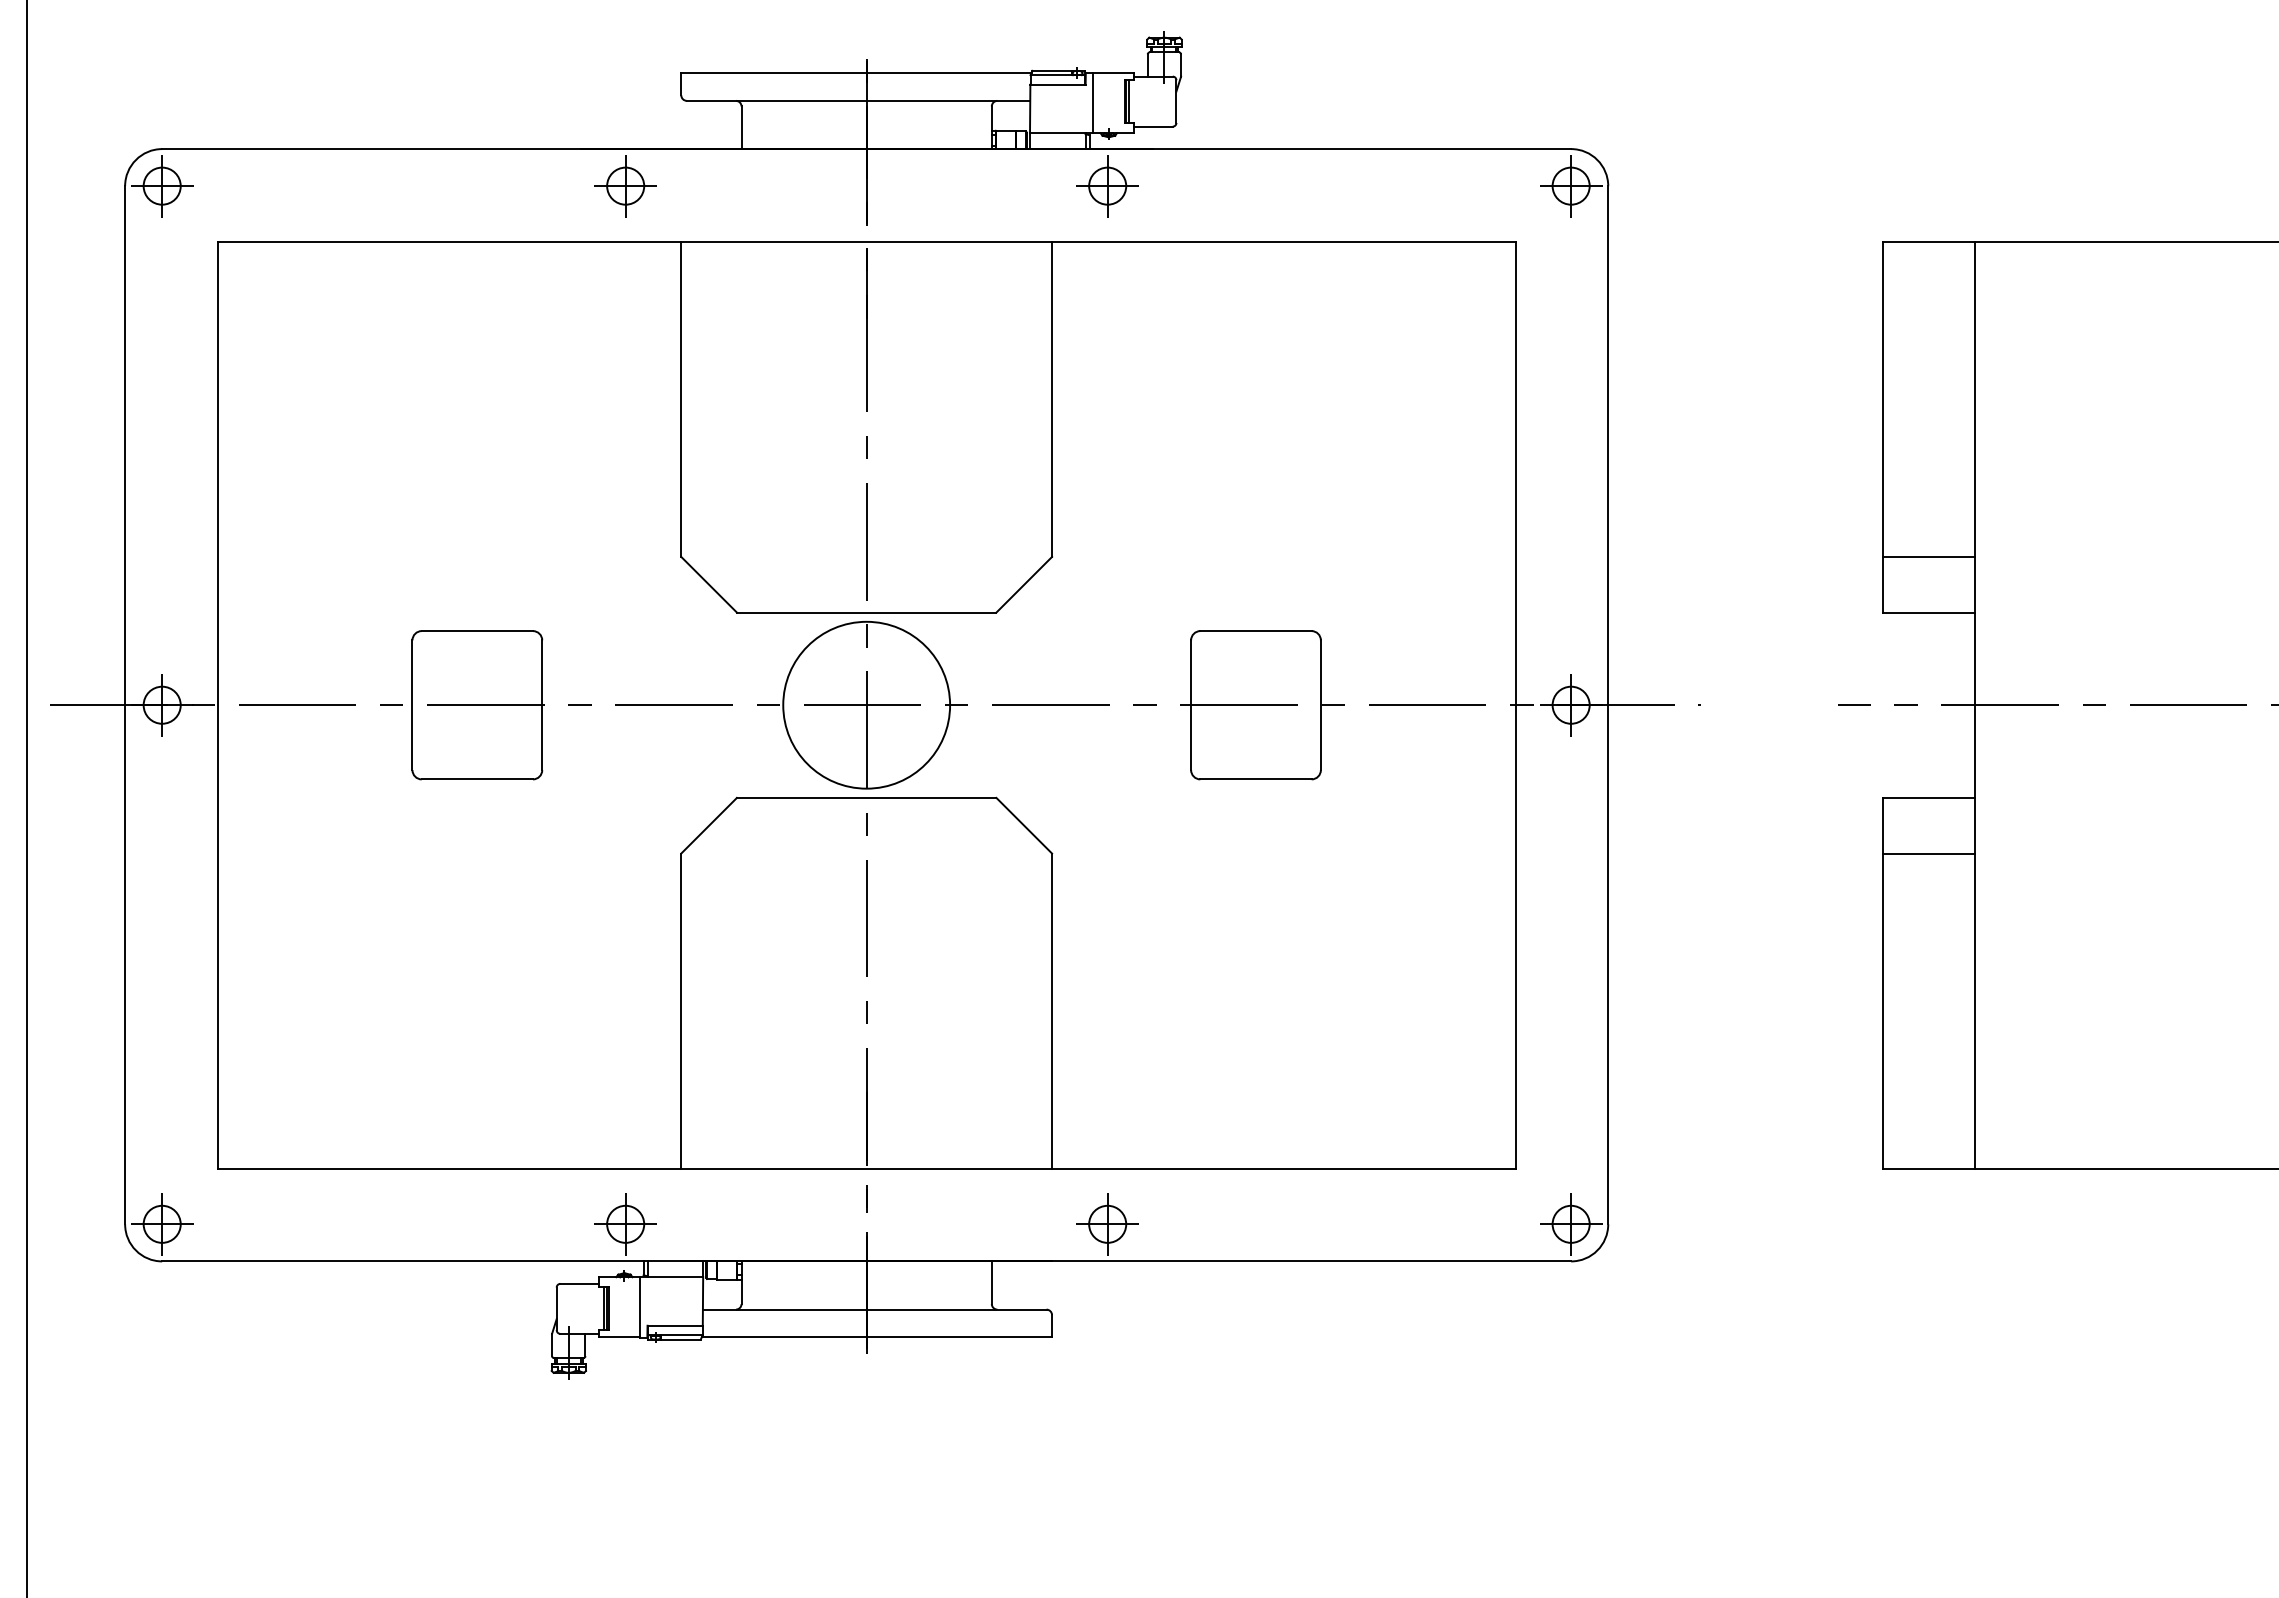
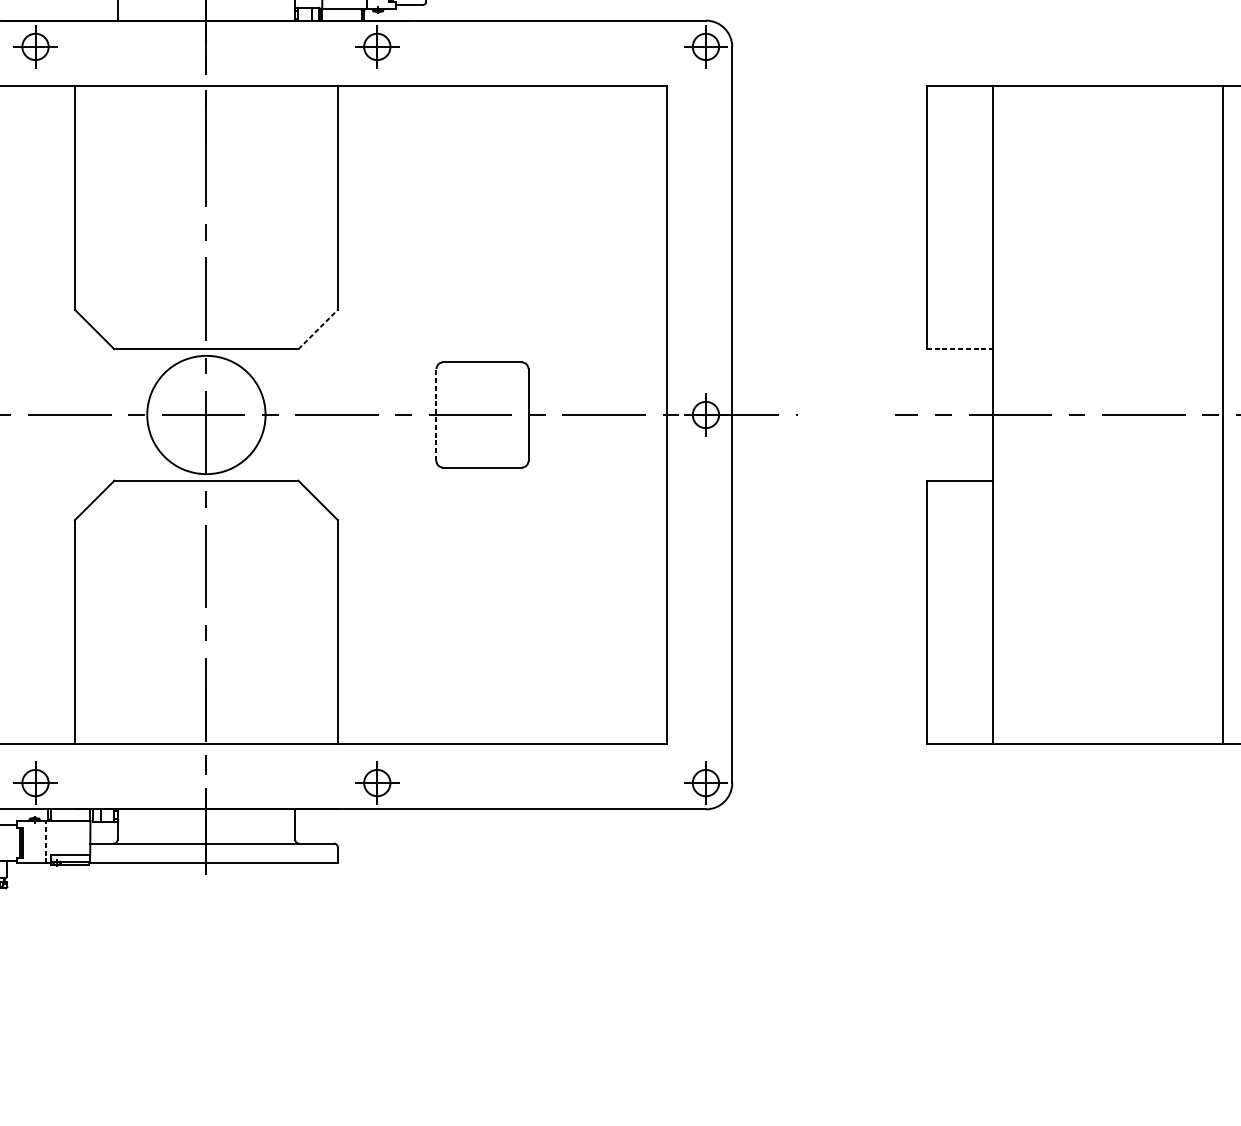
line: (1928, 556) -> (959, 309), removed
line: (1024, 584) -> (318, 329), solid -> dashed
line: (1929, 612) -> (960, 349), solid -> dashed
line: (1191, 705) -> (436, 415), solid -> dashed
line: (1928, 853) -> (959, 520), removed
line: (640, 1306) -> (46, 841), solid -> dashed

